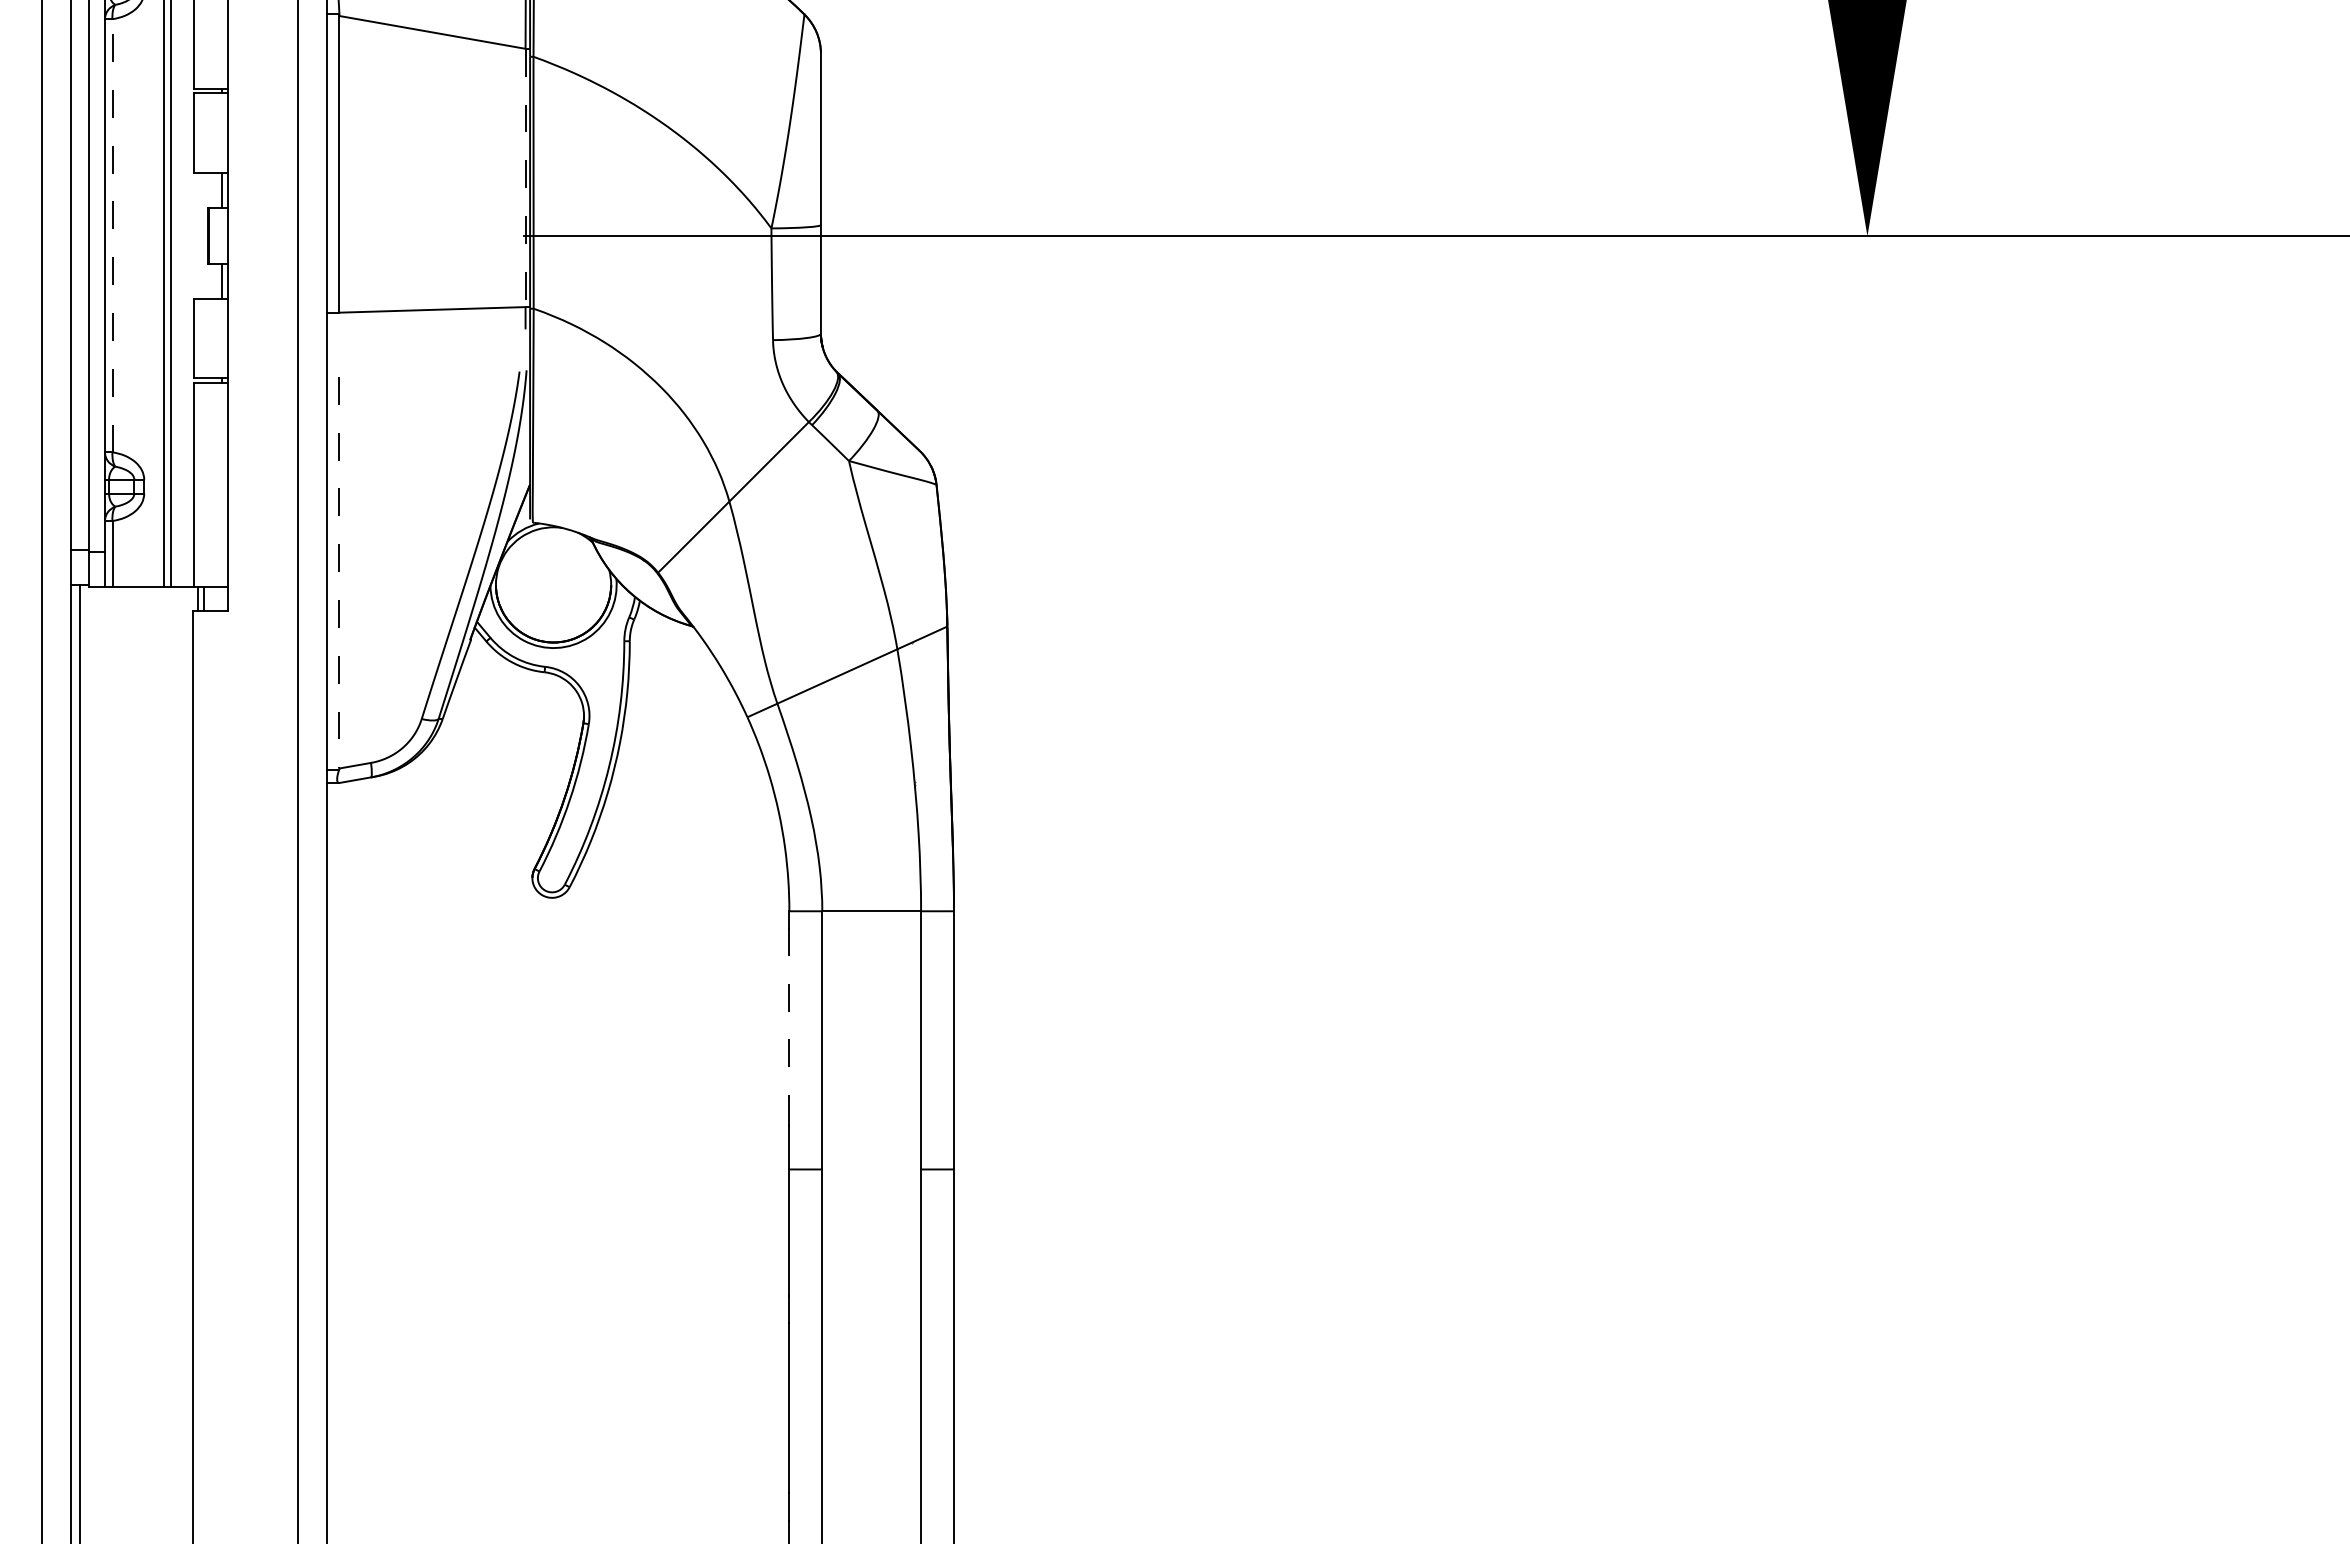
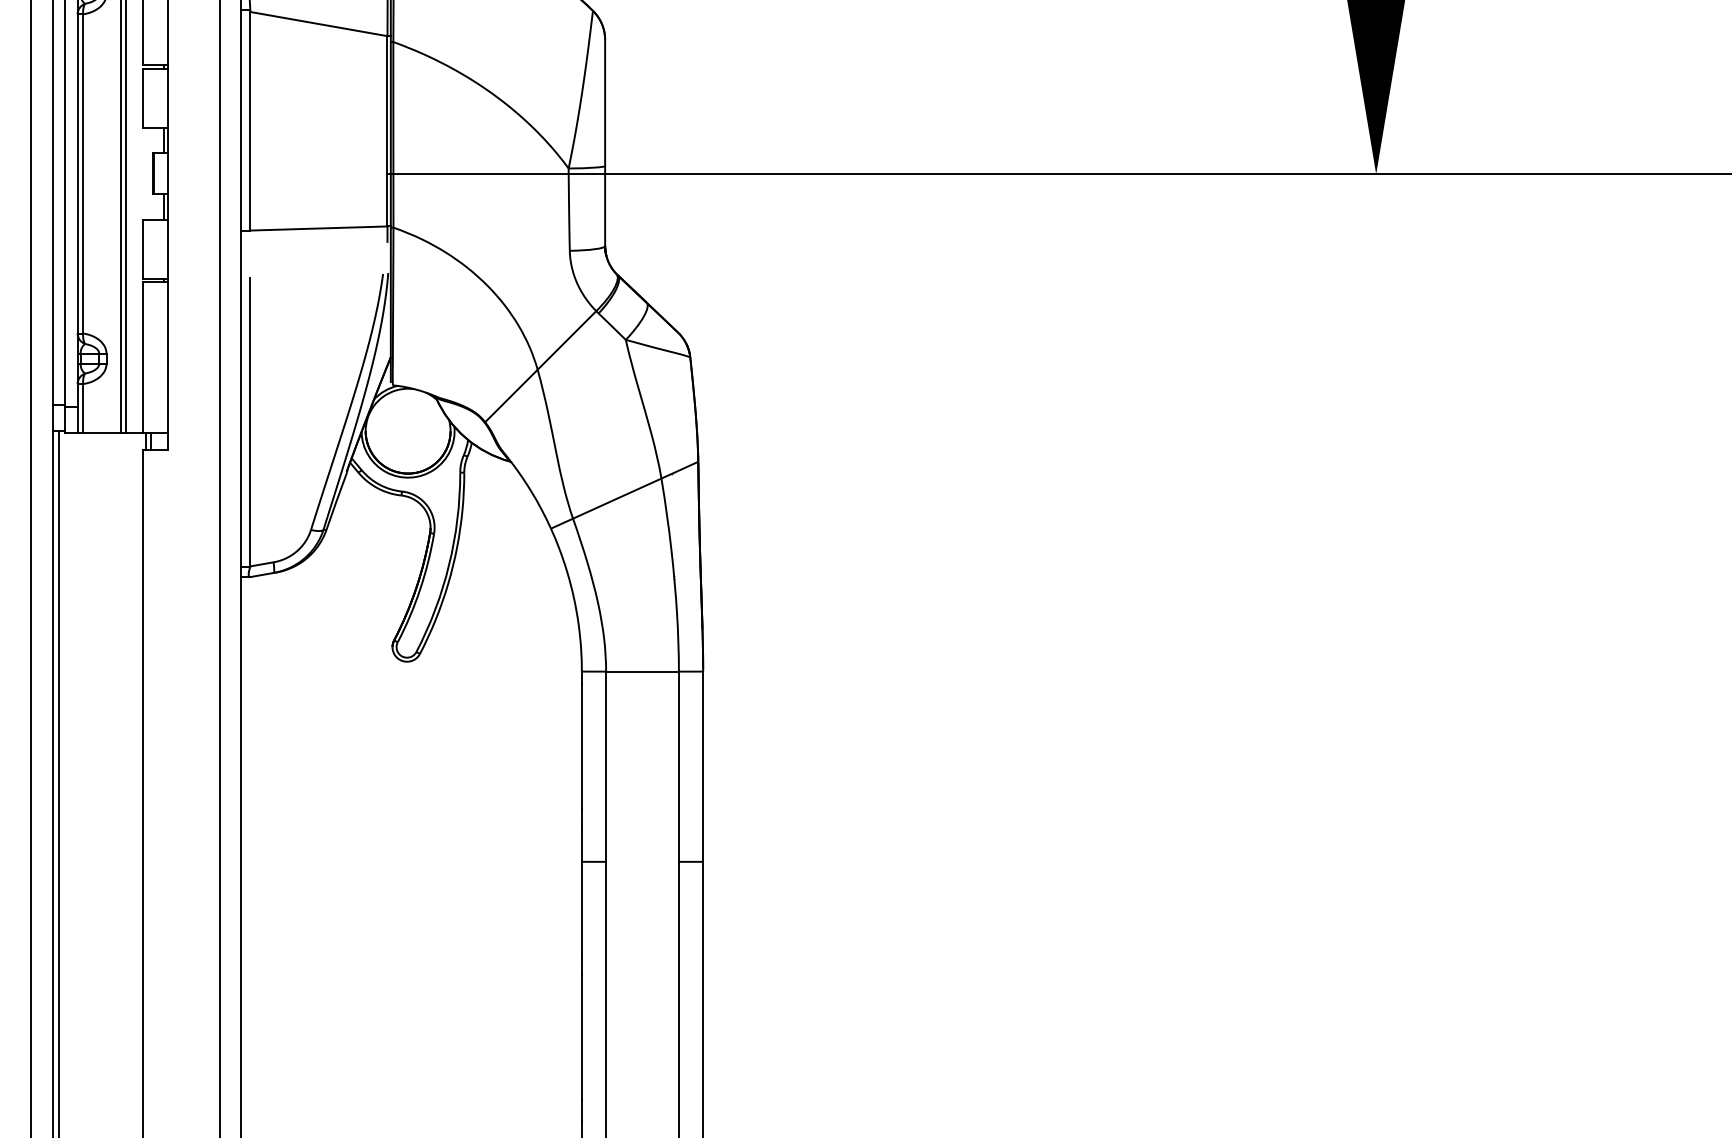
line: (525, 178) -> (387, 131), dashed -> solid
line: (112, 235) -> (83, 173), dashed -> solid
line: (339, 572) -> (250, 422), dashed -> solid
line: (789, 1013) -> (581, 746), dashed -> solid

